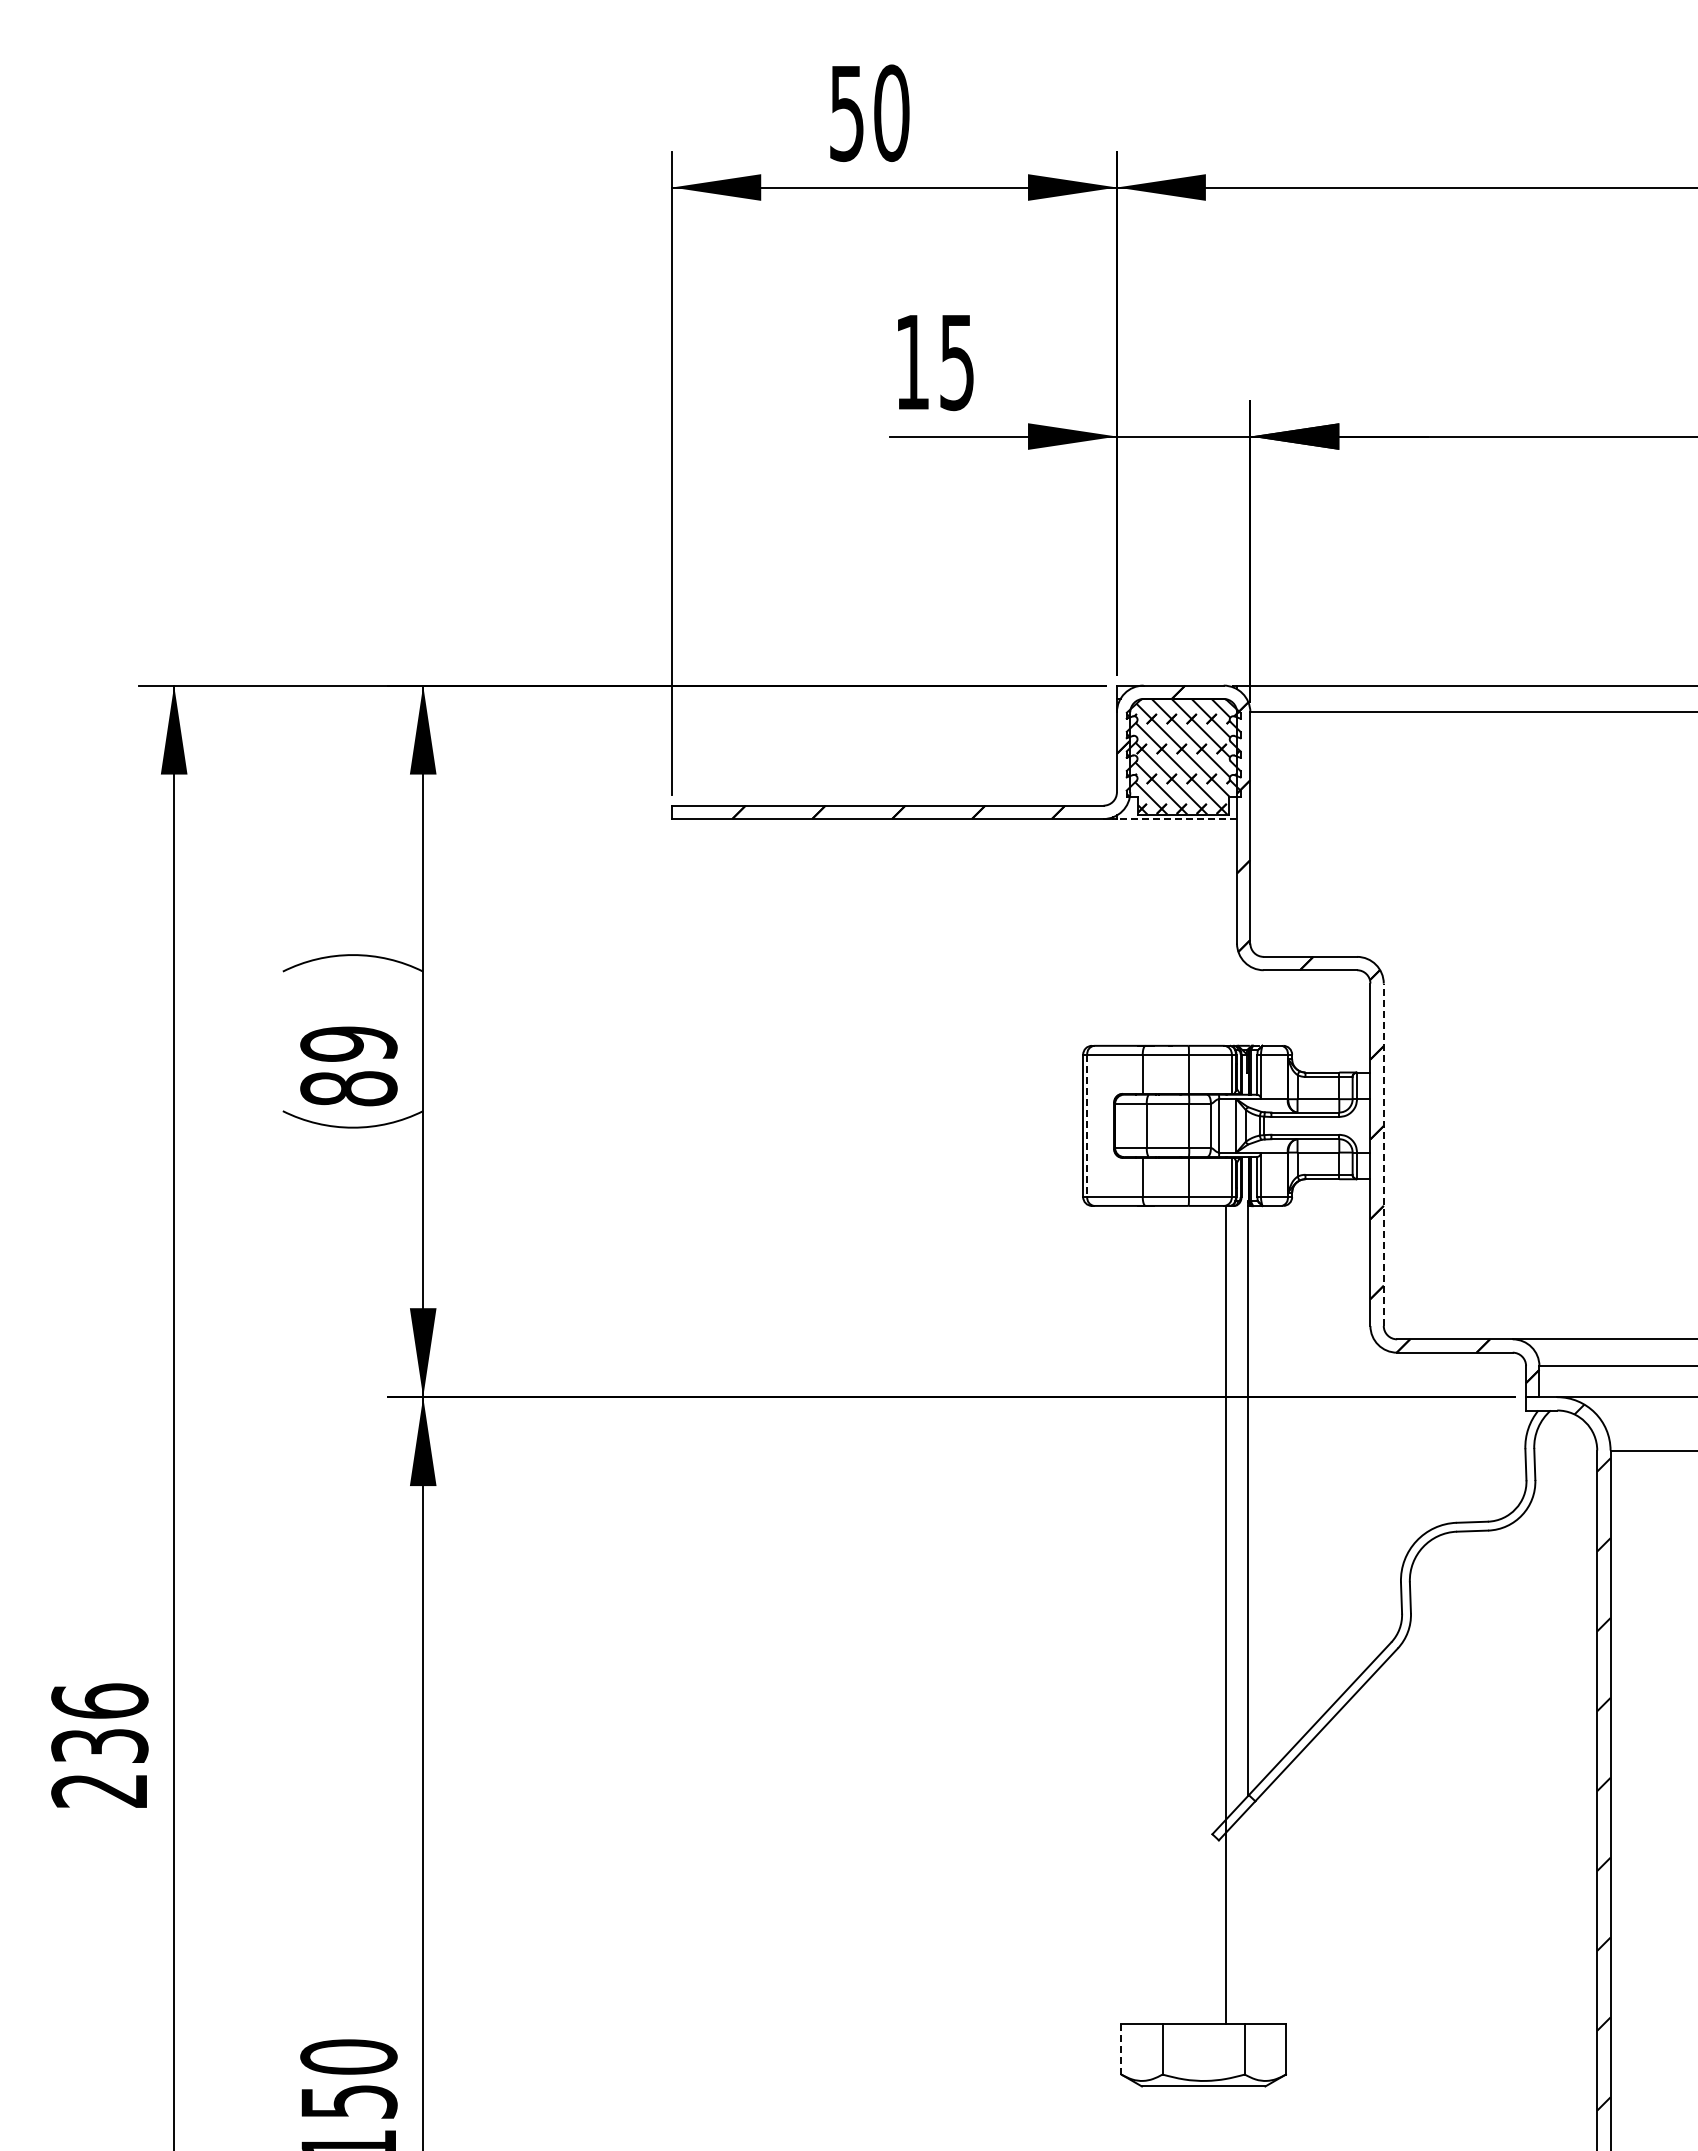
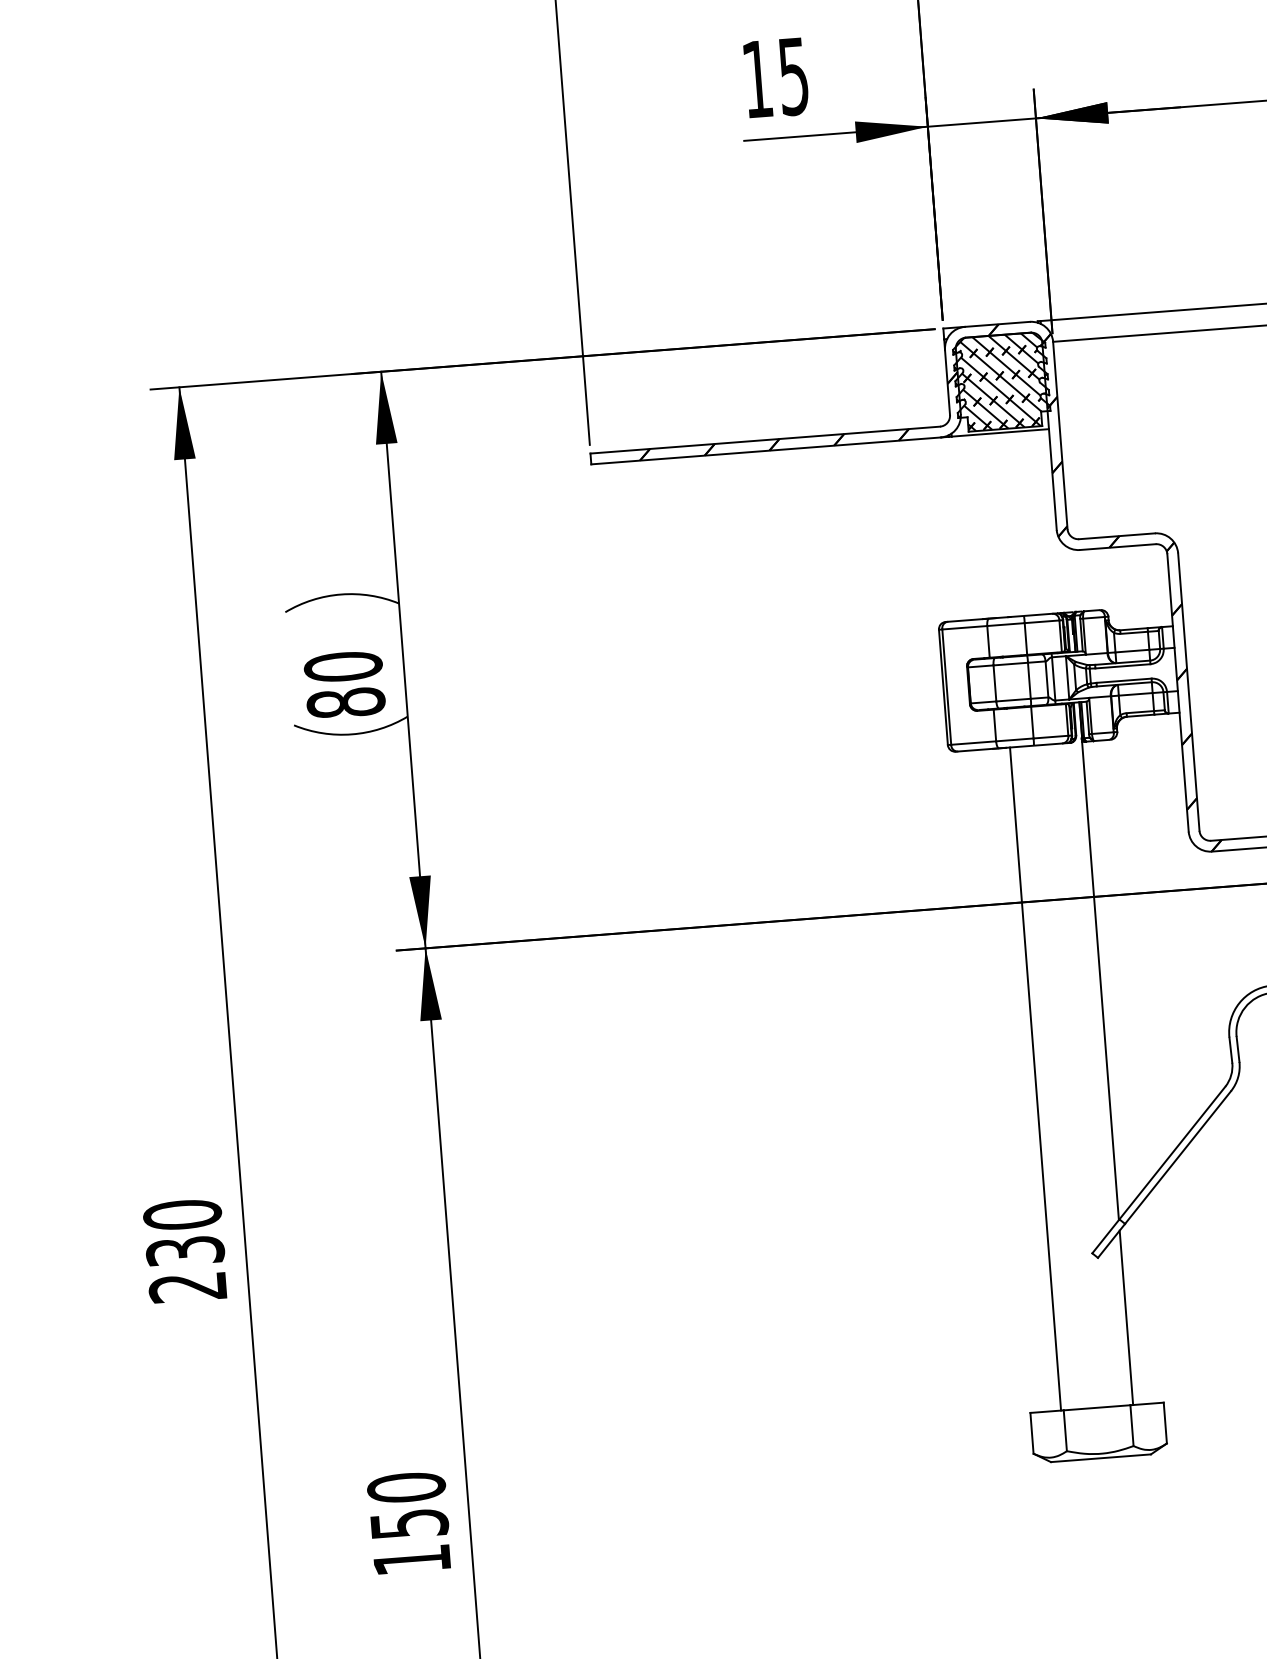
line: (1176, 819) -> (999, 433), dashed -> solid
text: (348, 1043) -> (343, 666), 89 -> 80
line: (1087, 1126) -> (946, 687), dashed -> solid
line: (1383, 1154) -> (1188, 691), dashed -> solid
line: (1226, 1614) -> (1035, 1078), moved
text: (99, 1700) -> (182, 1214), 236 -> 230
line: (1248, 1916) -> (1126, 1317), added
line: (1121, 2048) -> (1032, 1432), dashed -> solid

